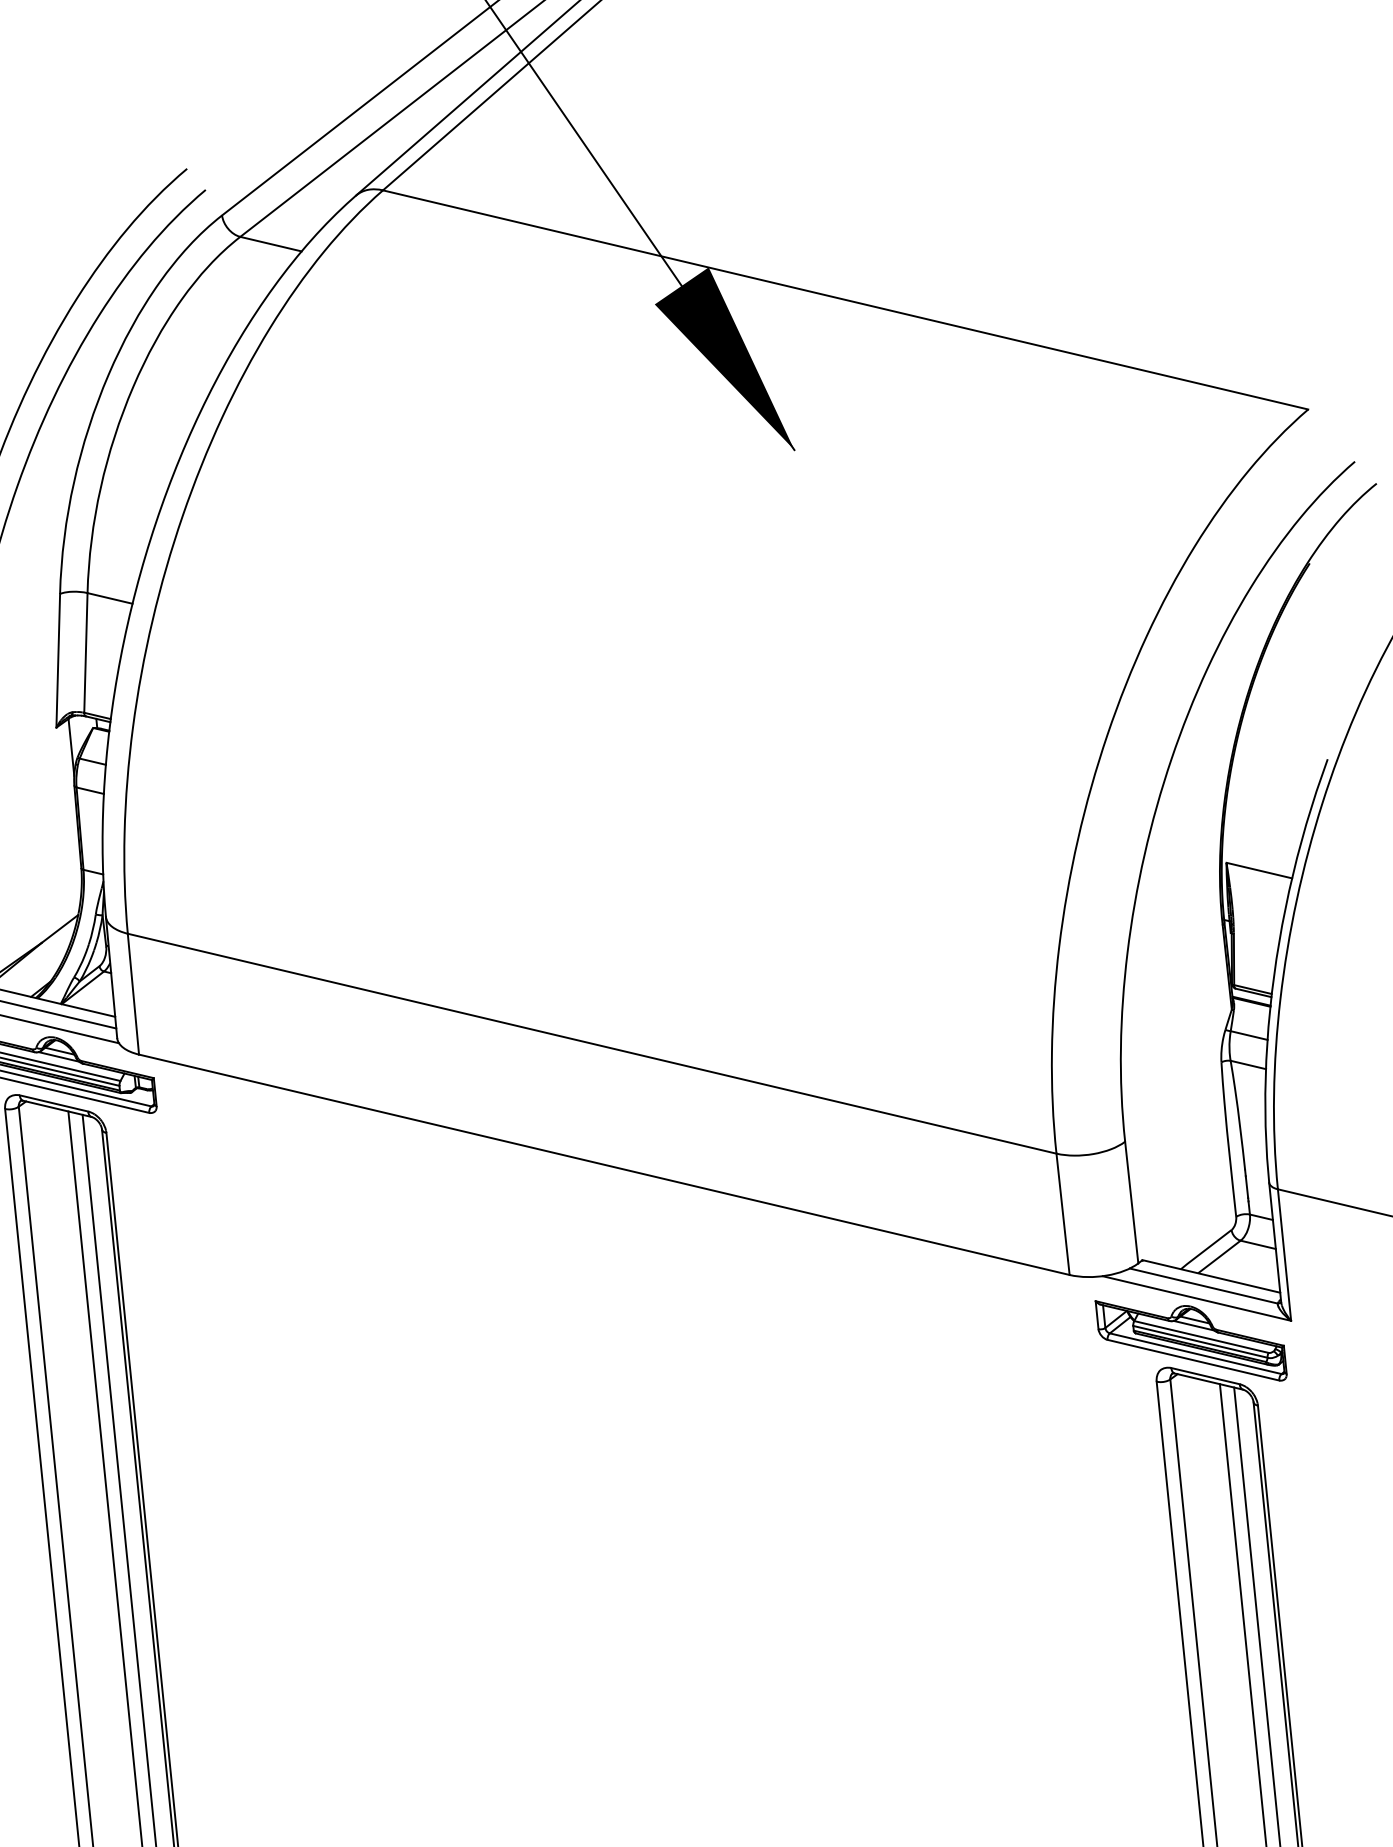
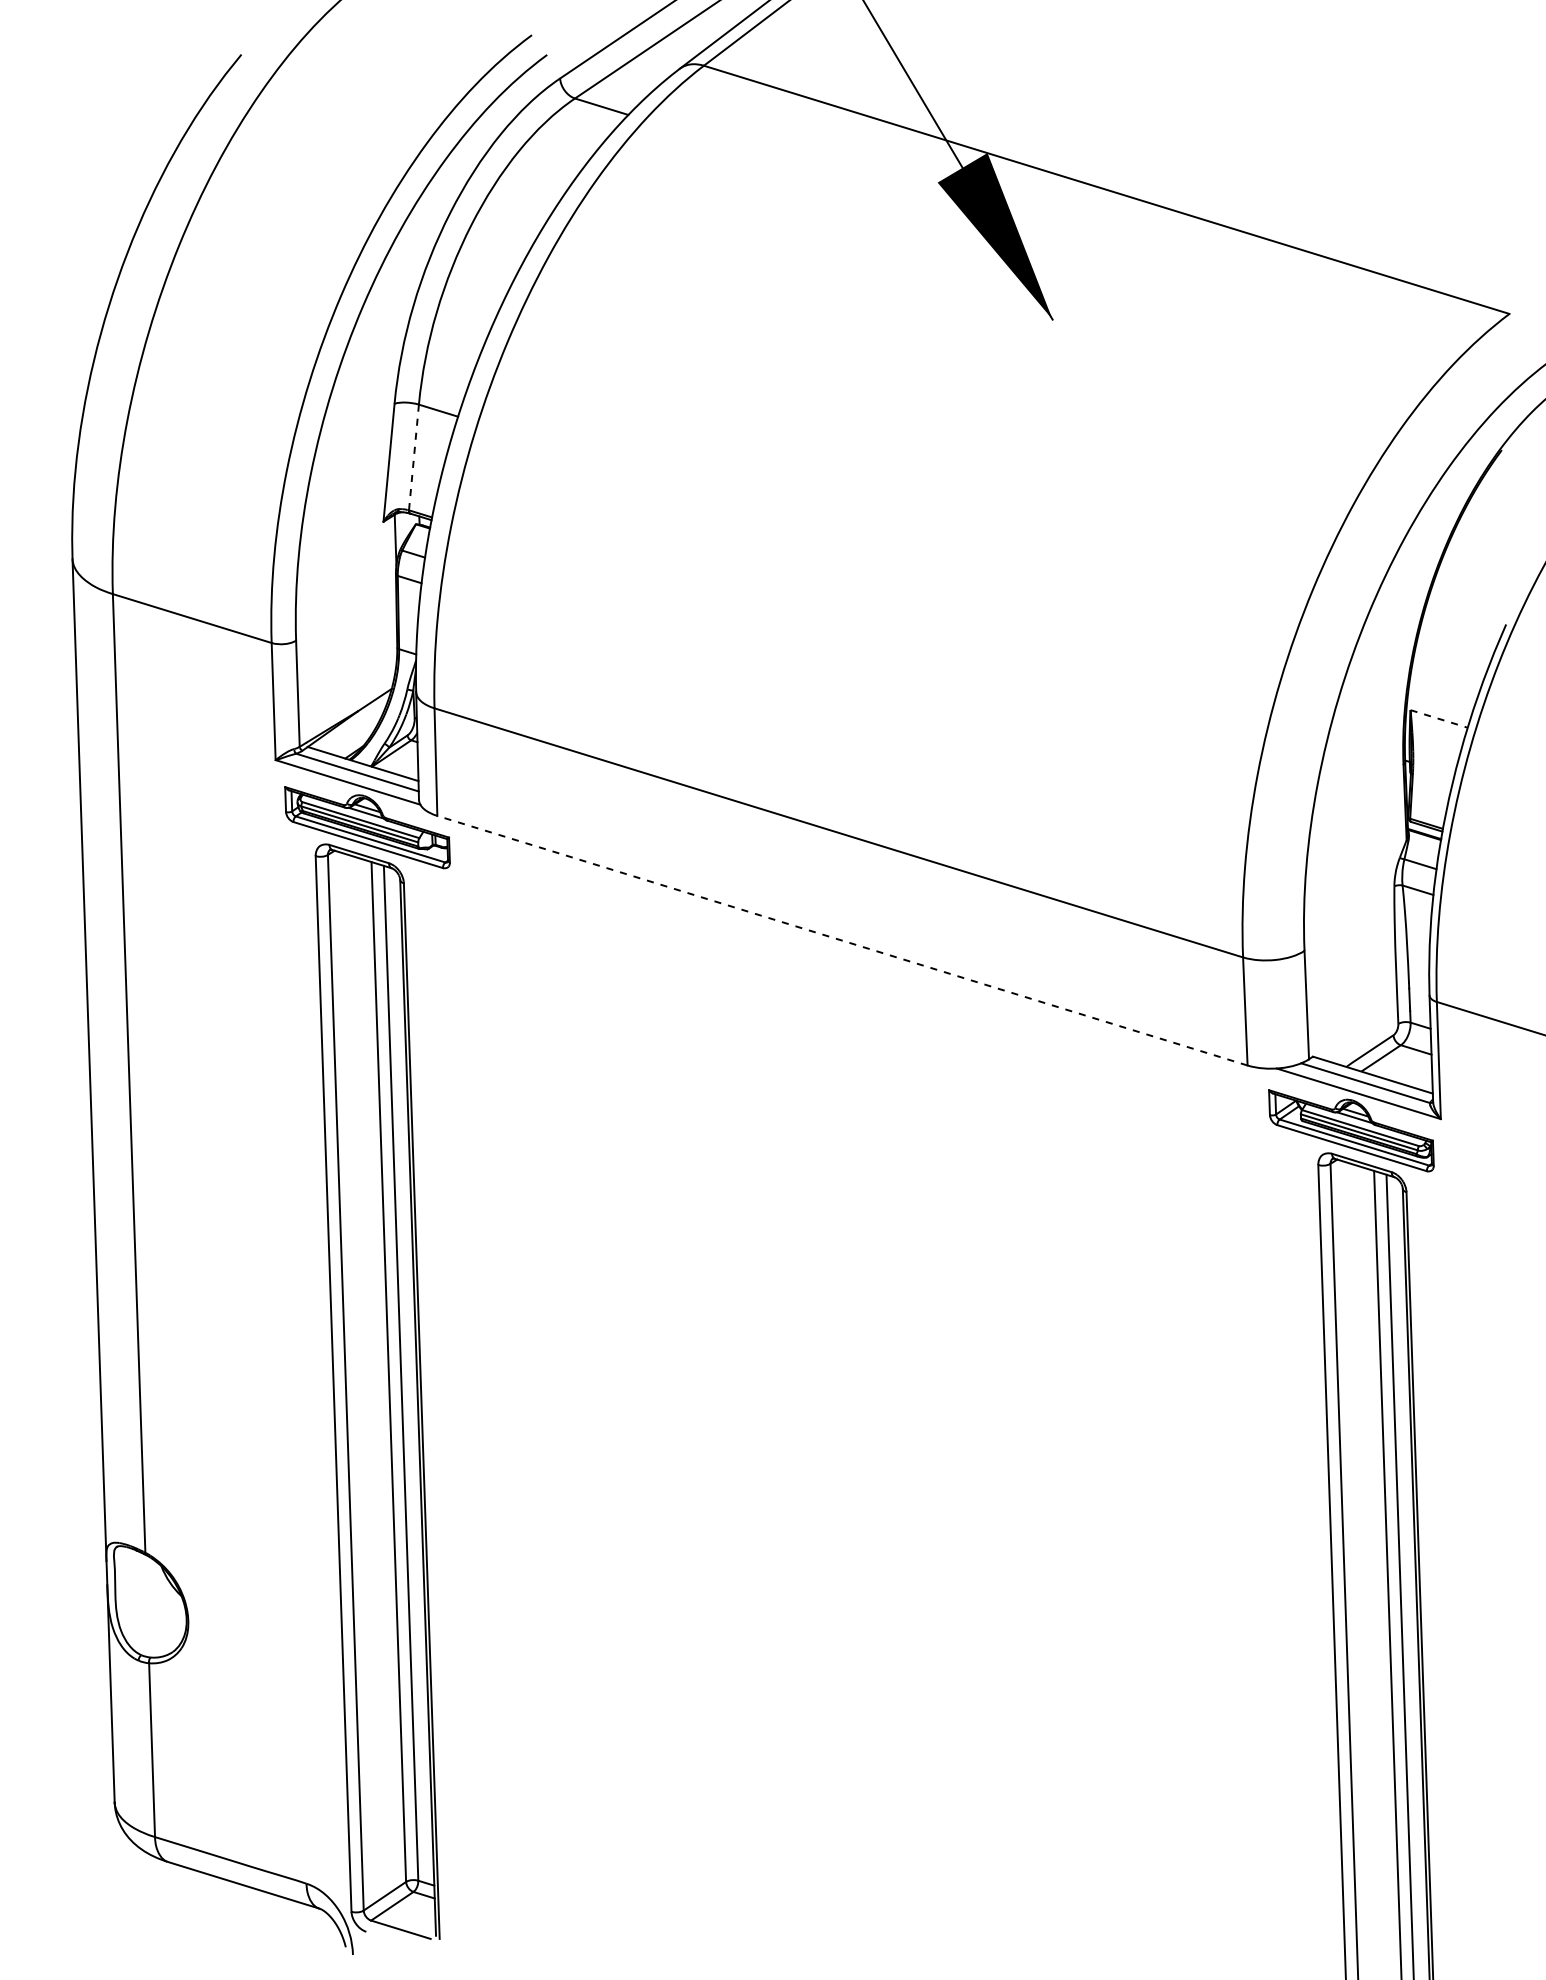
line: (85, 653) -> (413, 457), solid -> dashed
line: (1259, 870) -> (1439, 718), solid -> dashed
line: (604, 1164) -> (842, 940), solid -> dashed

